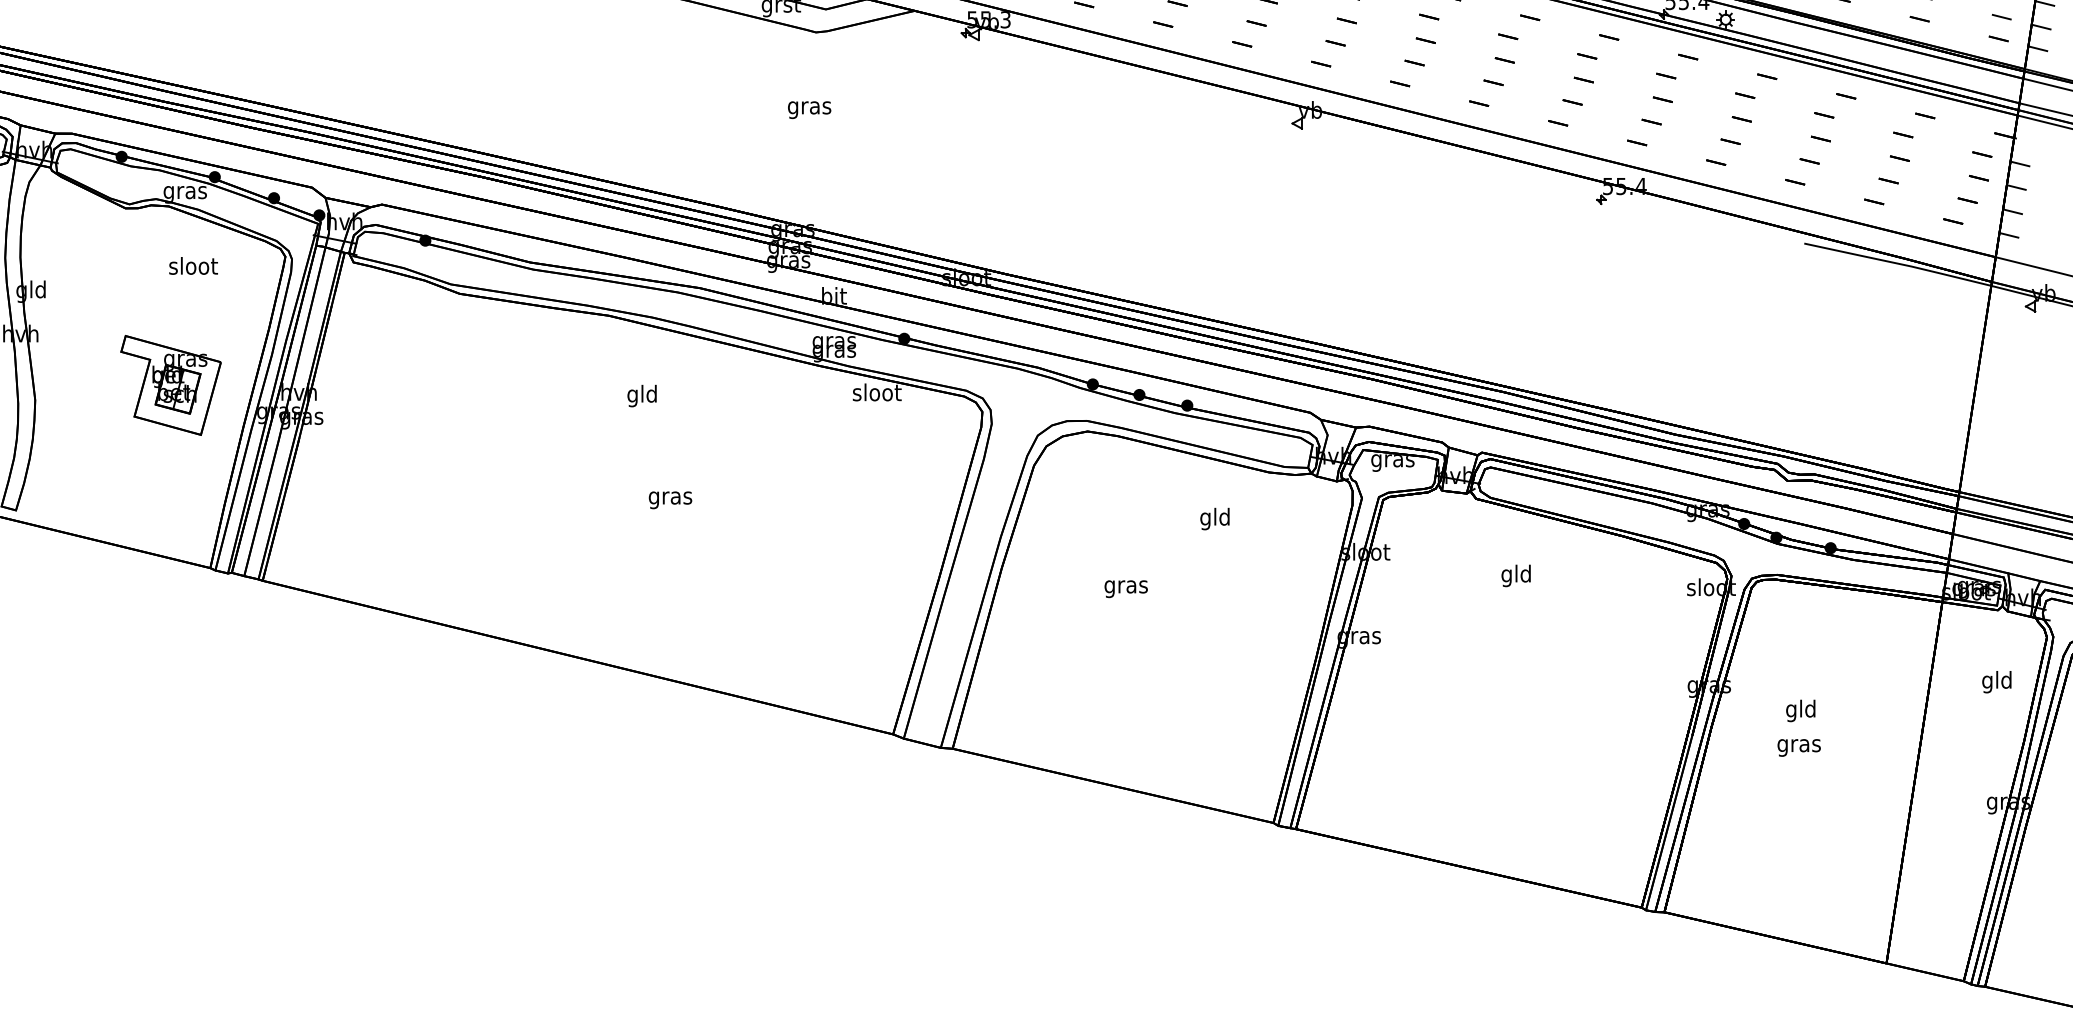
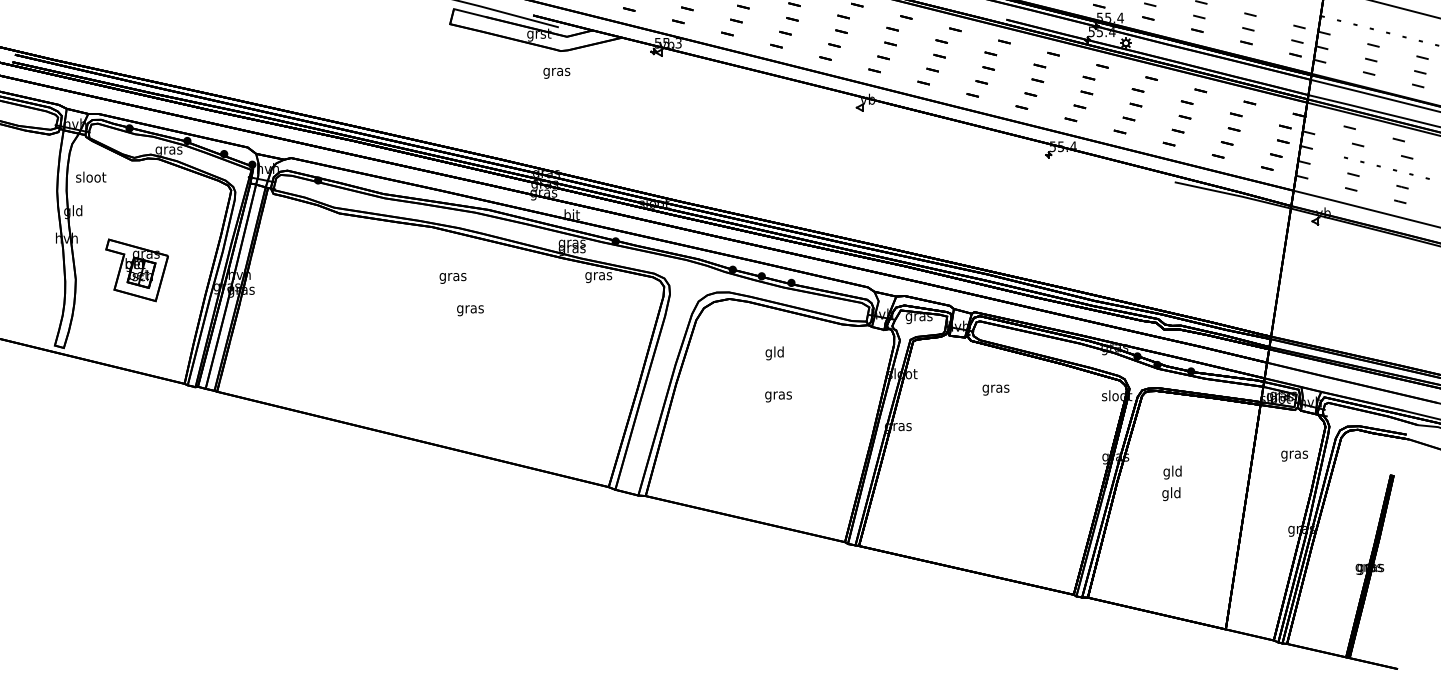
text: (809, 108) -> (556, 72), moved
text: (194, 264) -> (91, 176), moved
part: (169, 385) -> (136, 270), moved
text: (641, 395) -> (452, 276), gld -> gras
text: (876, 395) -> (598, 276), sloot -> gras
text: (670, 499) -> (470, 310), moved
text: (1214, 519) -> (774, 353), moved
text: (1515, 575) -> (995, 388), gld -> gras
text: (1126, 588) -> (778, 396), moved
text: (1997, 681) -> (1294, 454), gld -> gras
text: (1799, 746) -> (1171, 494), gras -> gld

